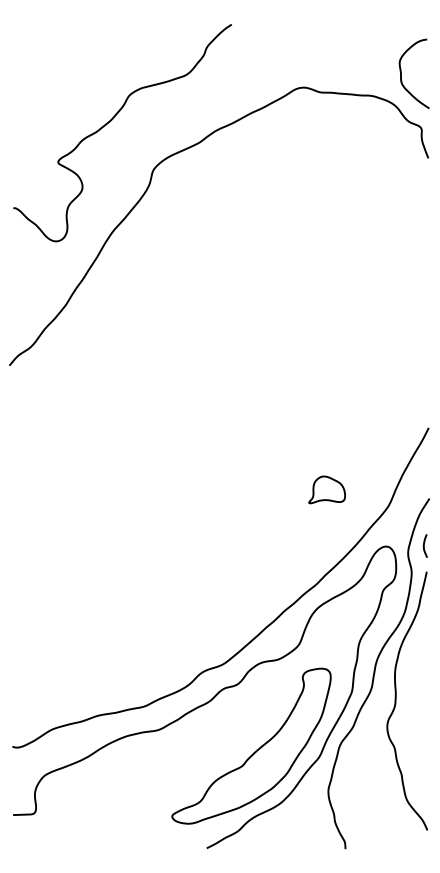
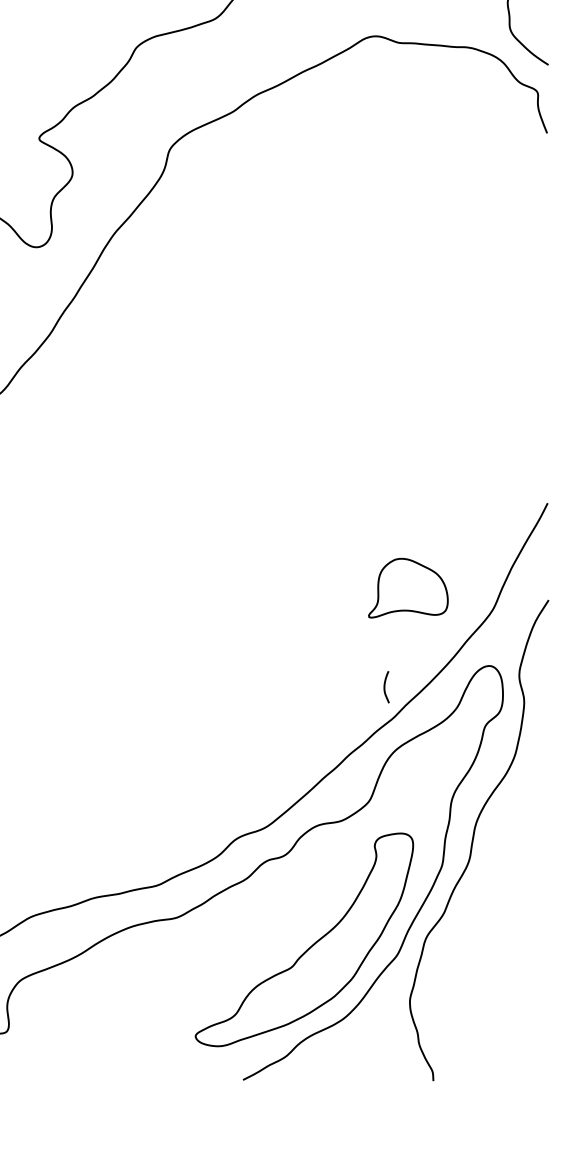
part: (326, 489) -> (407, 587), size x1.6
curve: (424, 545) -> (385, 686), moved
curve: (396, 700) -> (503, 877), removed

